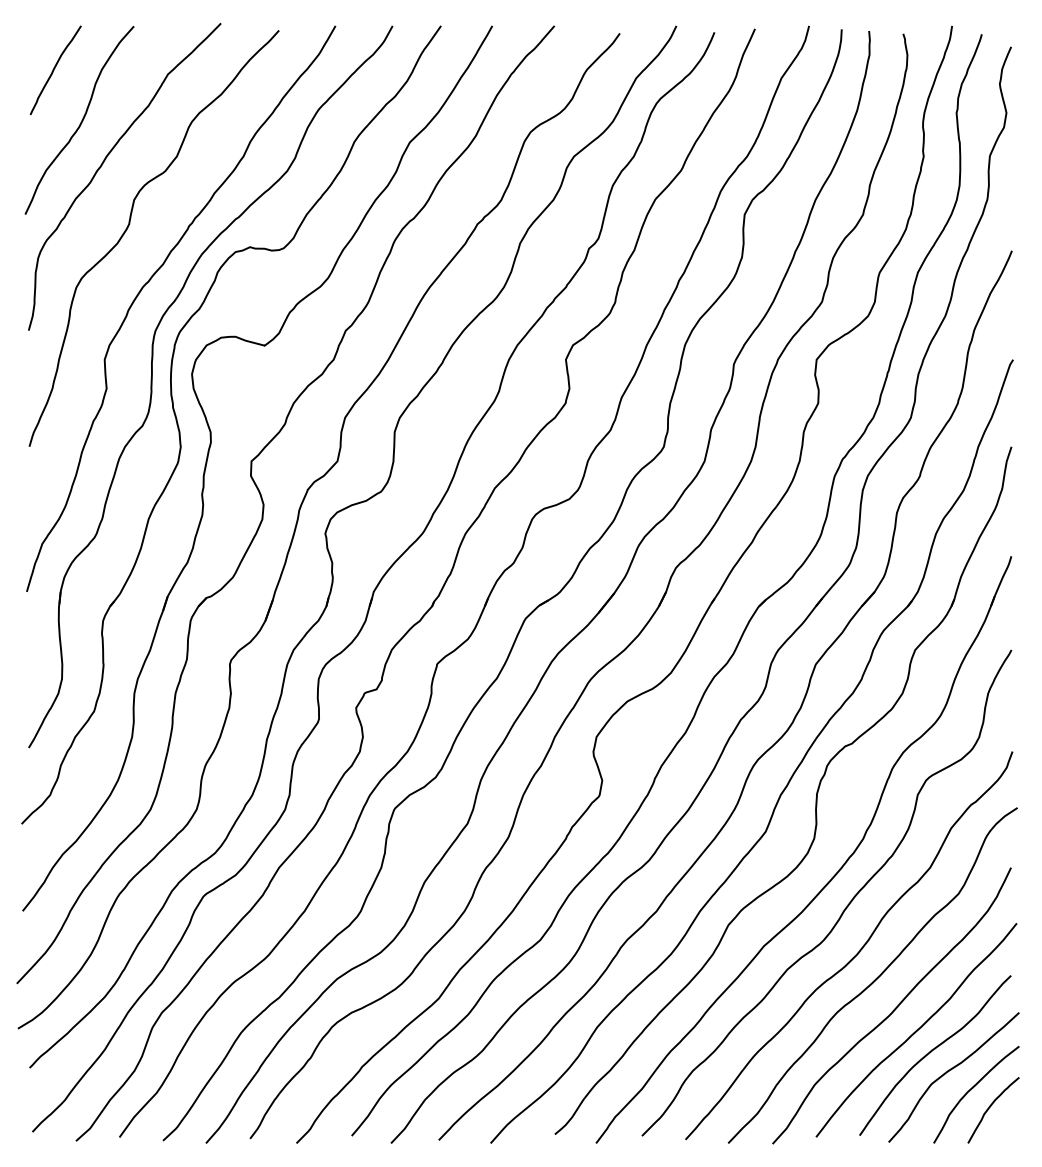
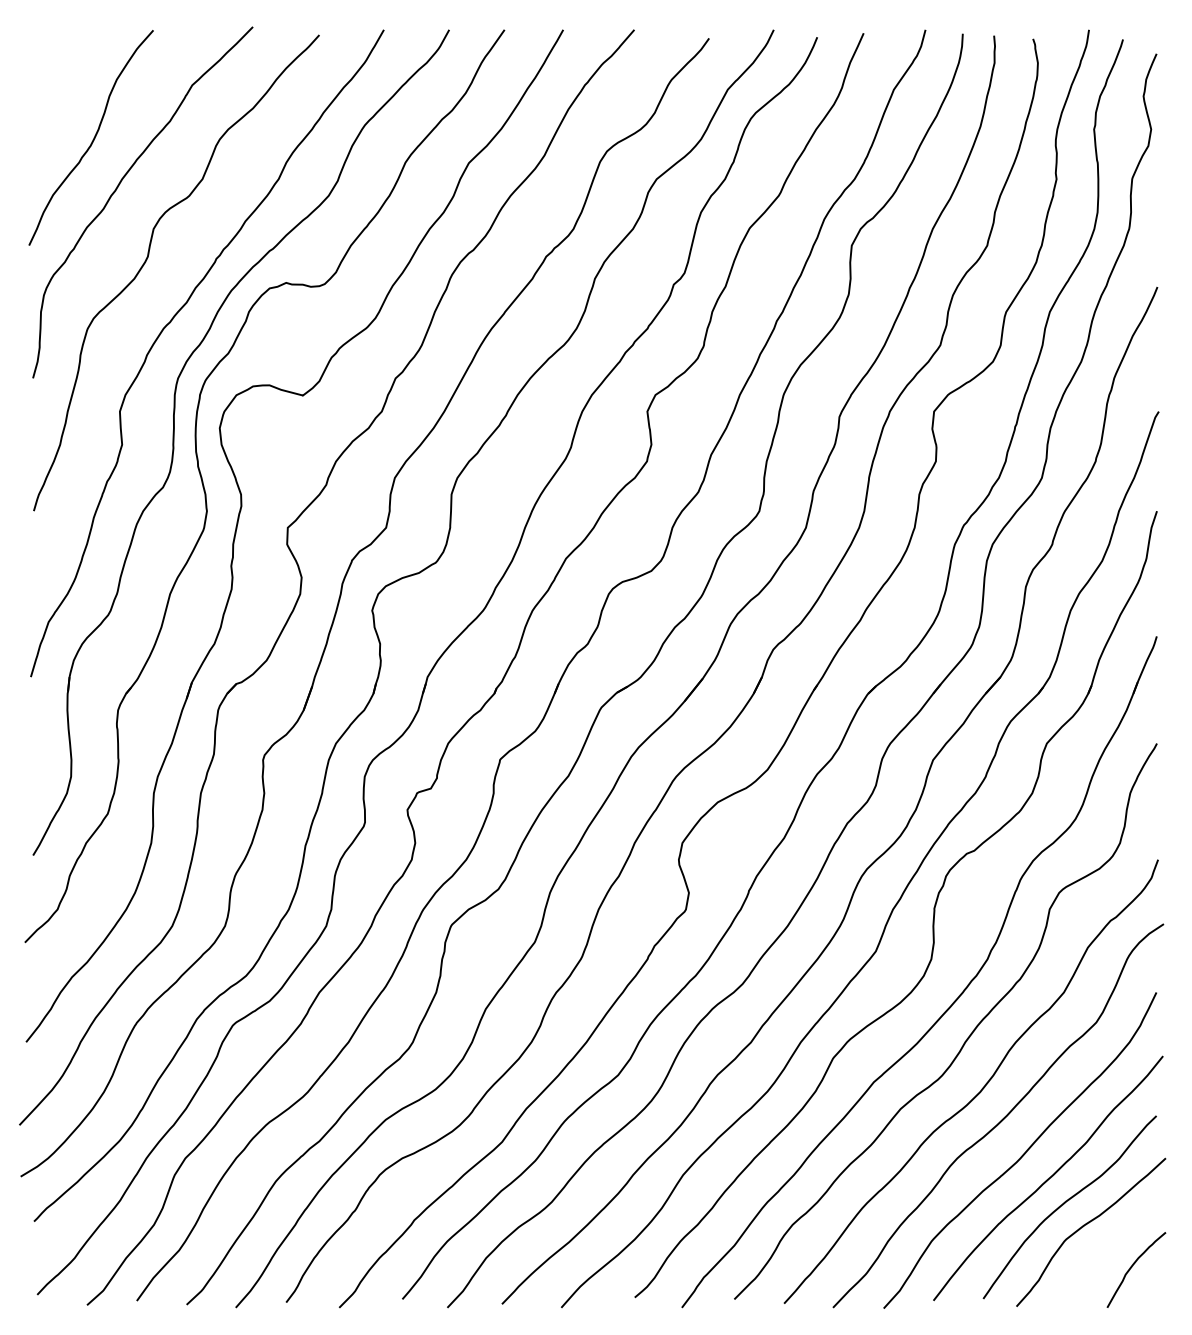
curve: (54, 70) -> (62, 80), removed
curve: (972, 1089) -> (1112, 1246), removed

